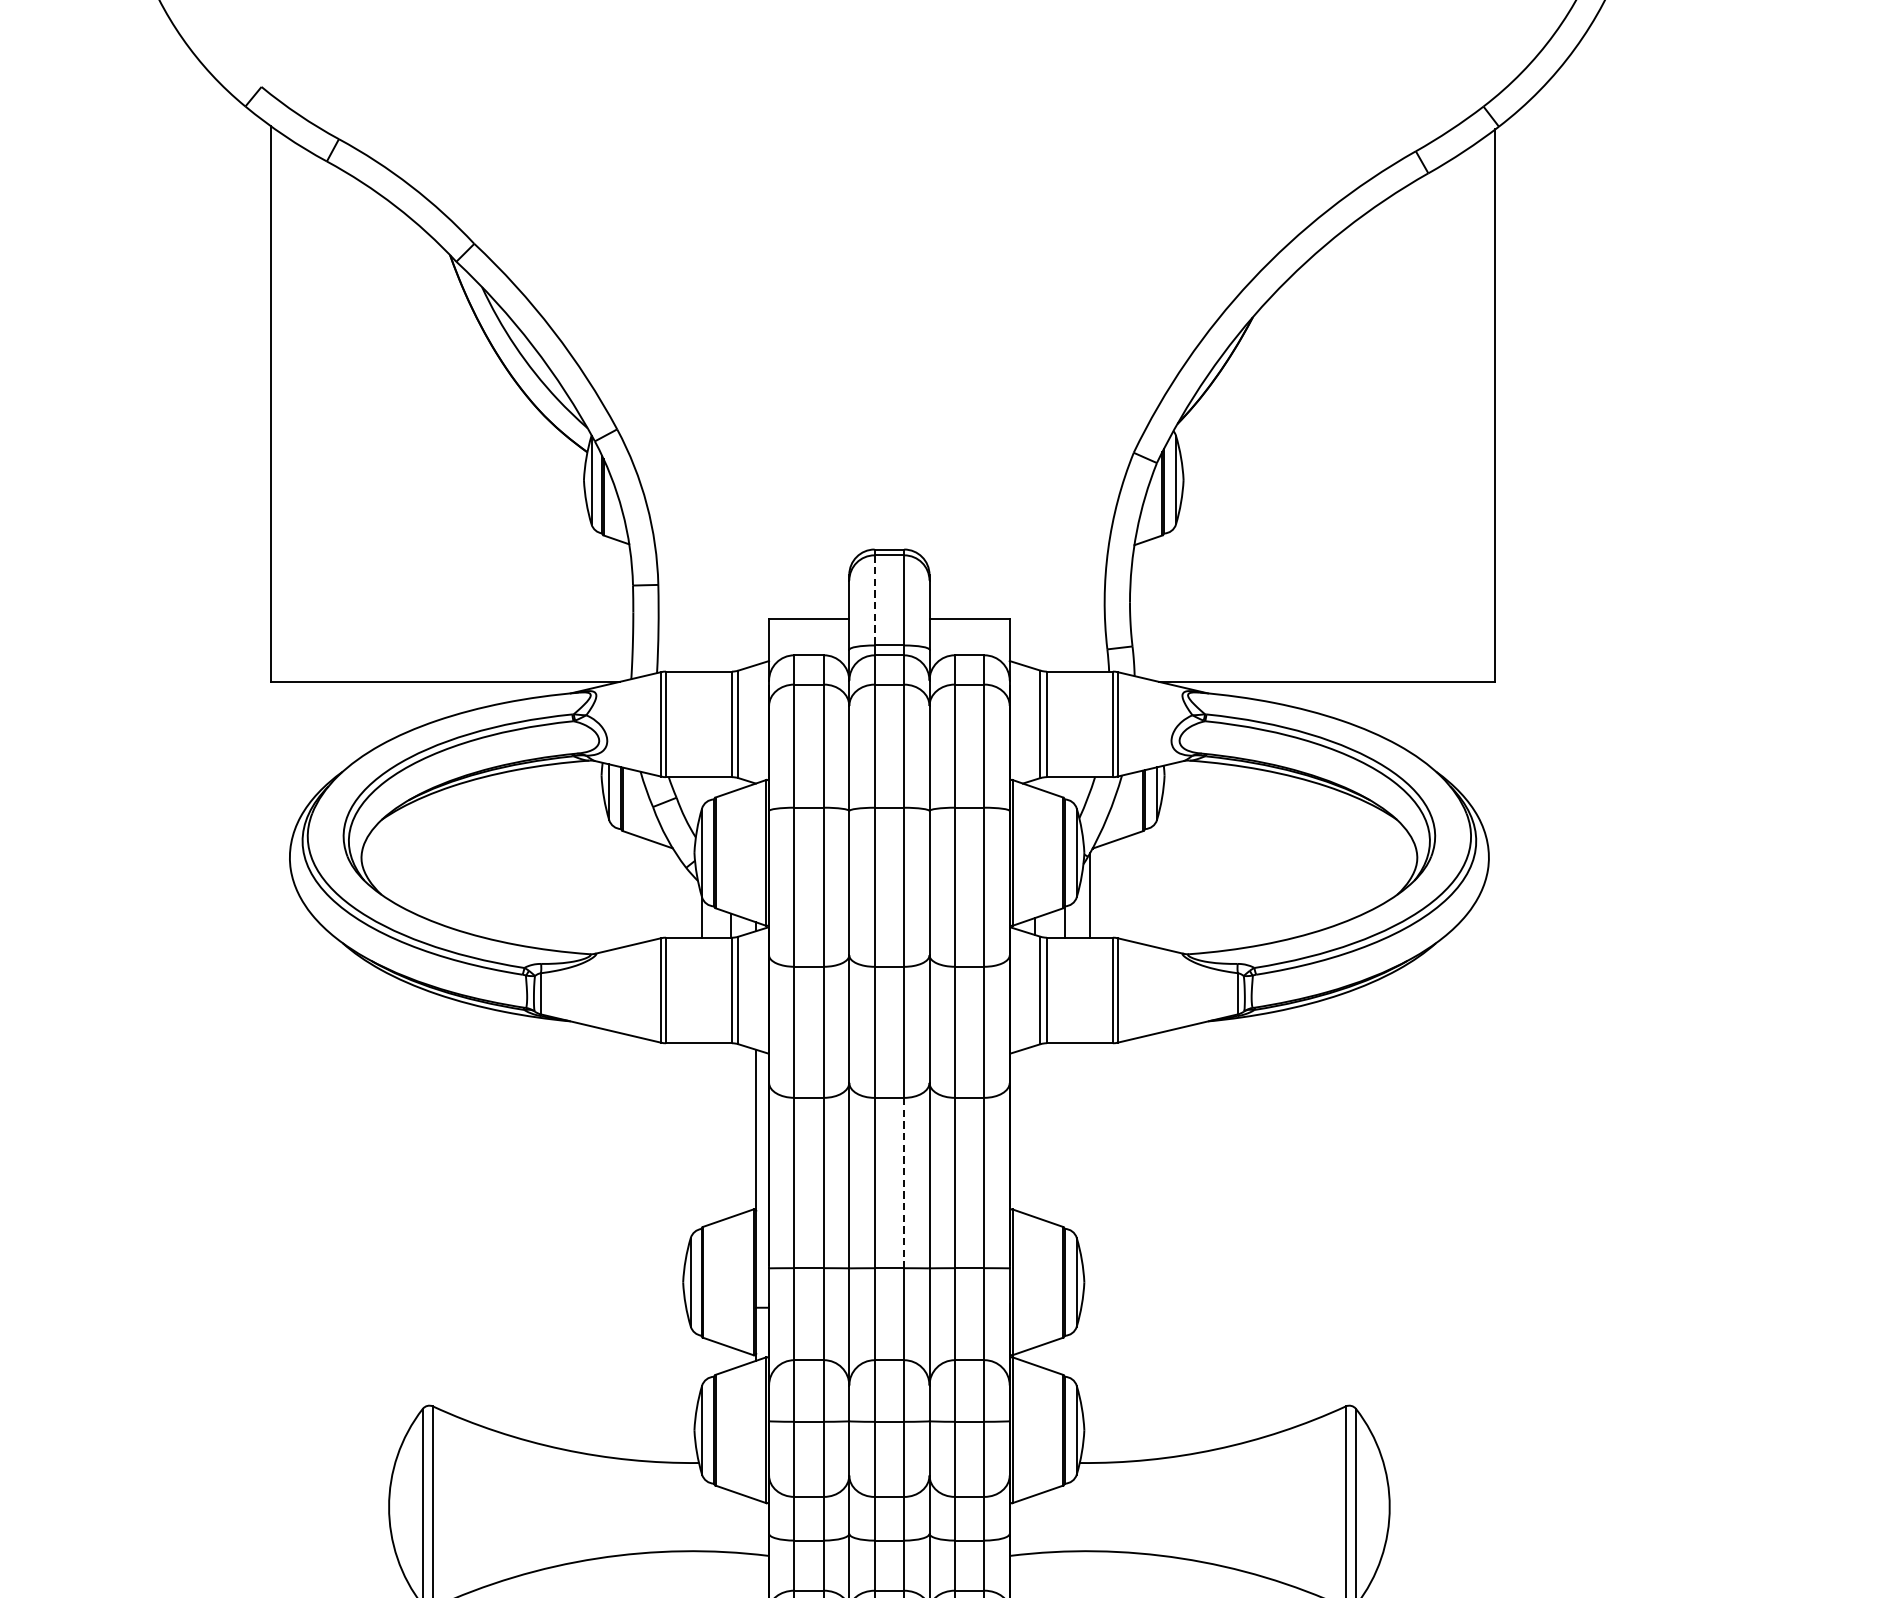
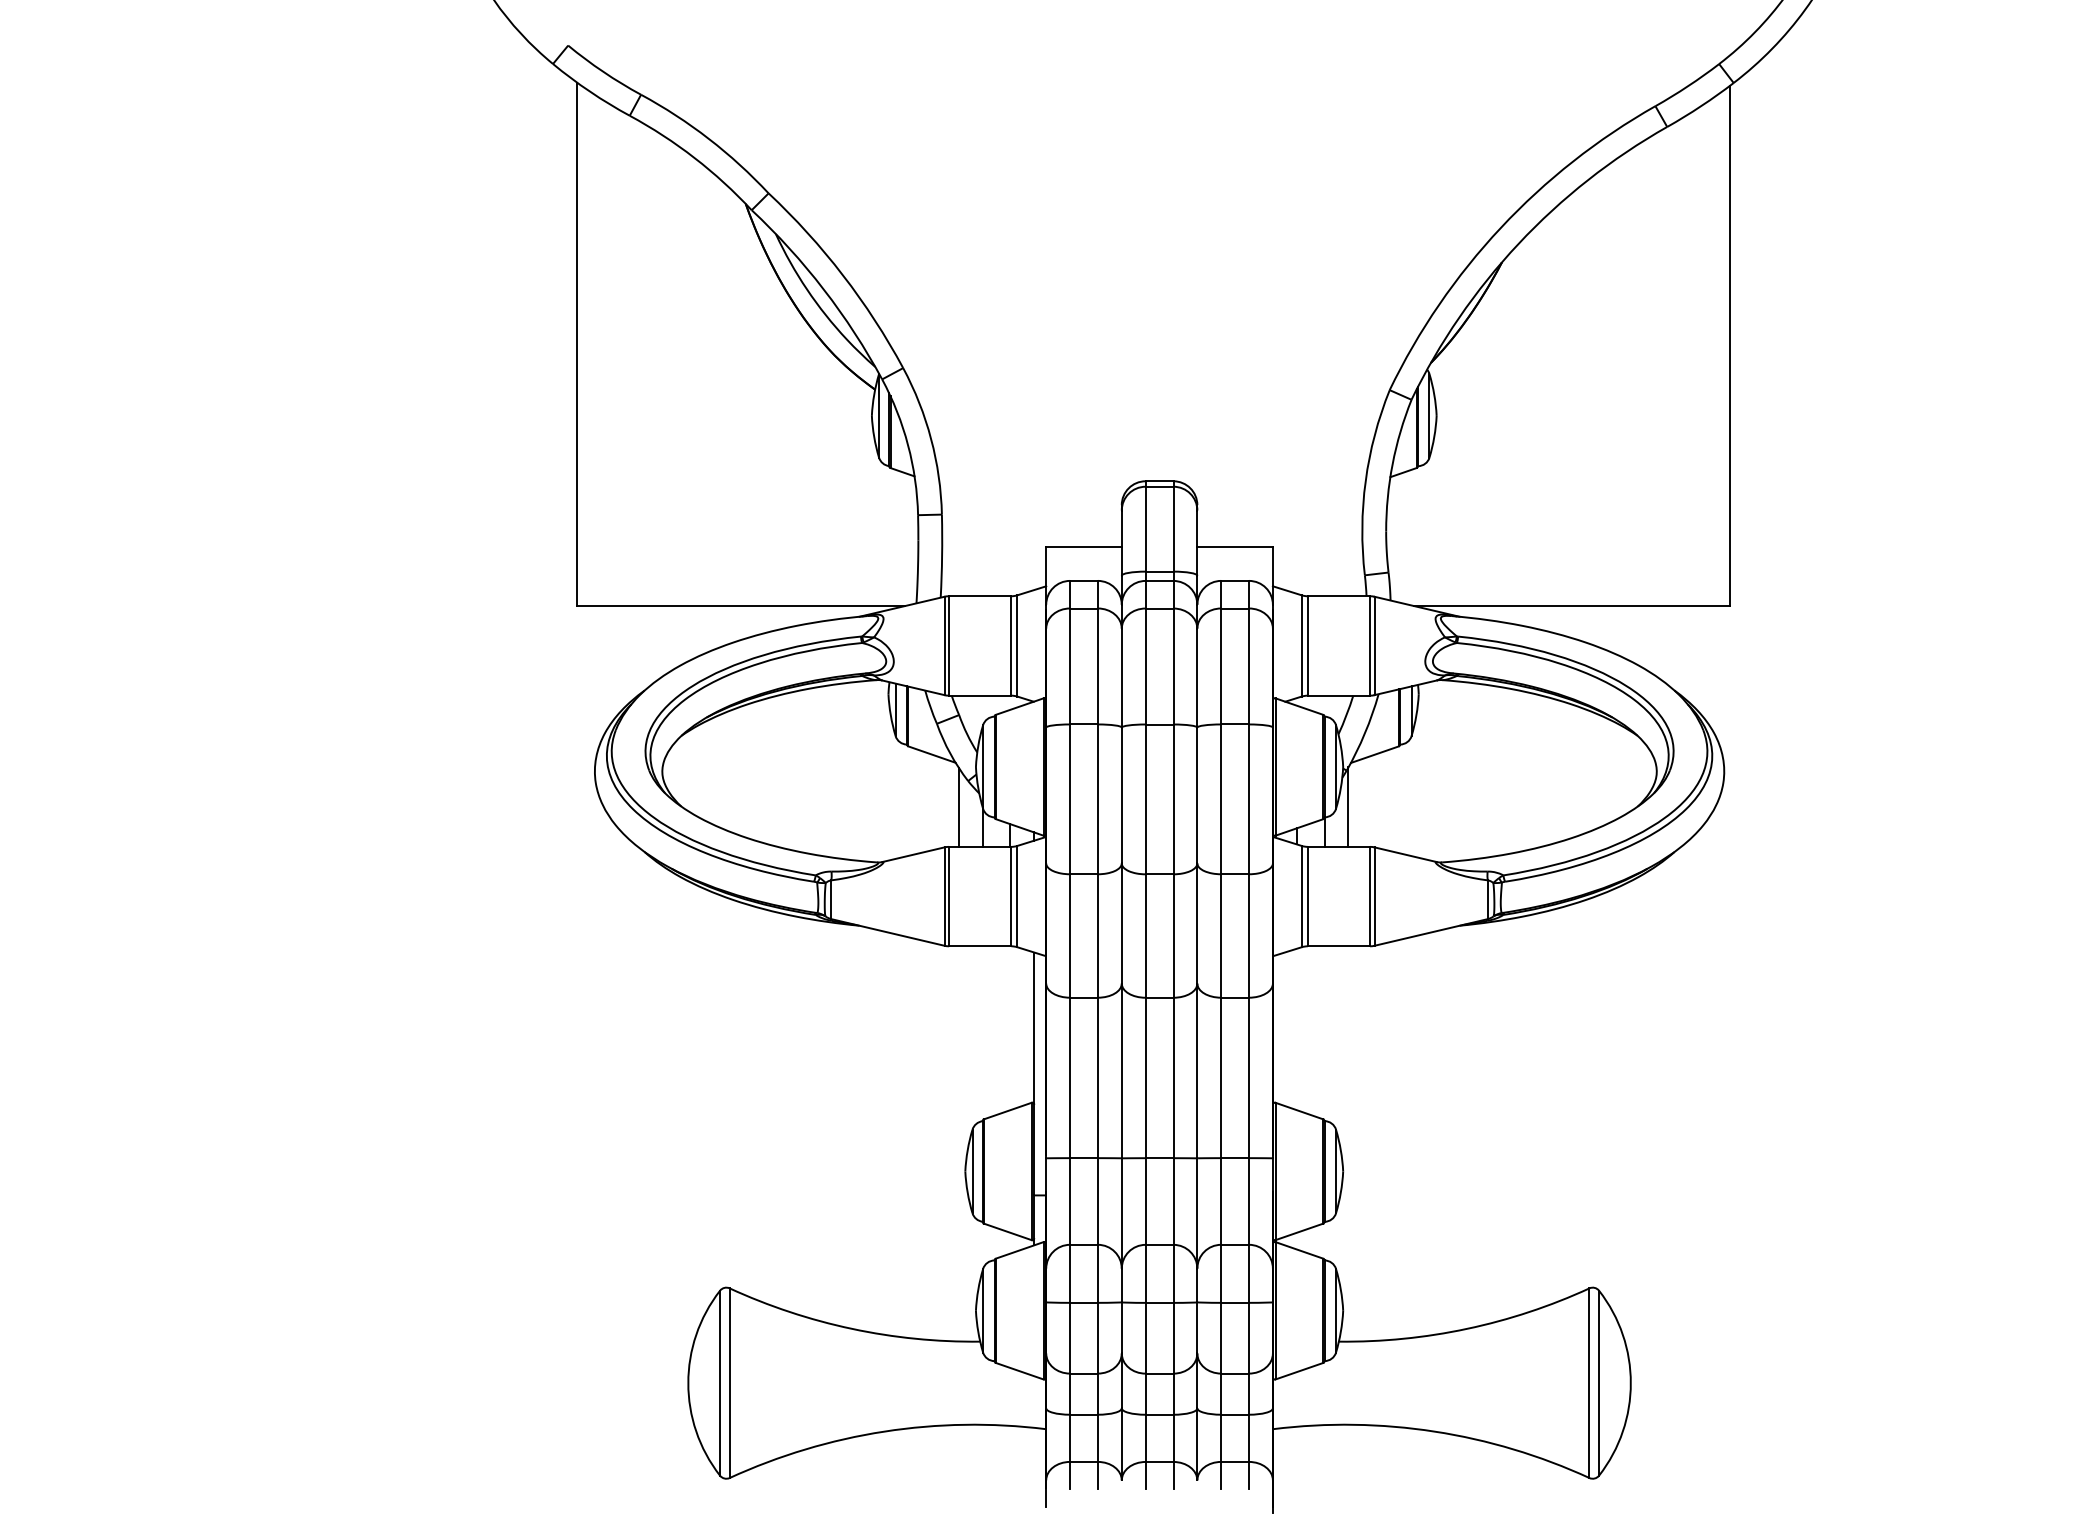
line: (874, 600) -> (1145, 529), dashed -> solid
line: (675, 894) -> (958, 806), added
line: (904, 1183) -> (1173, 1078), dashed -> solid

